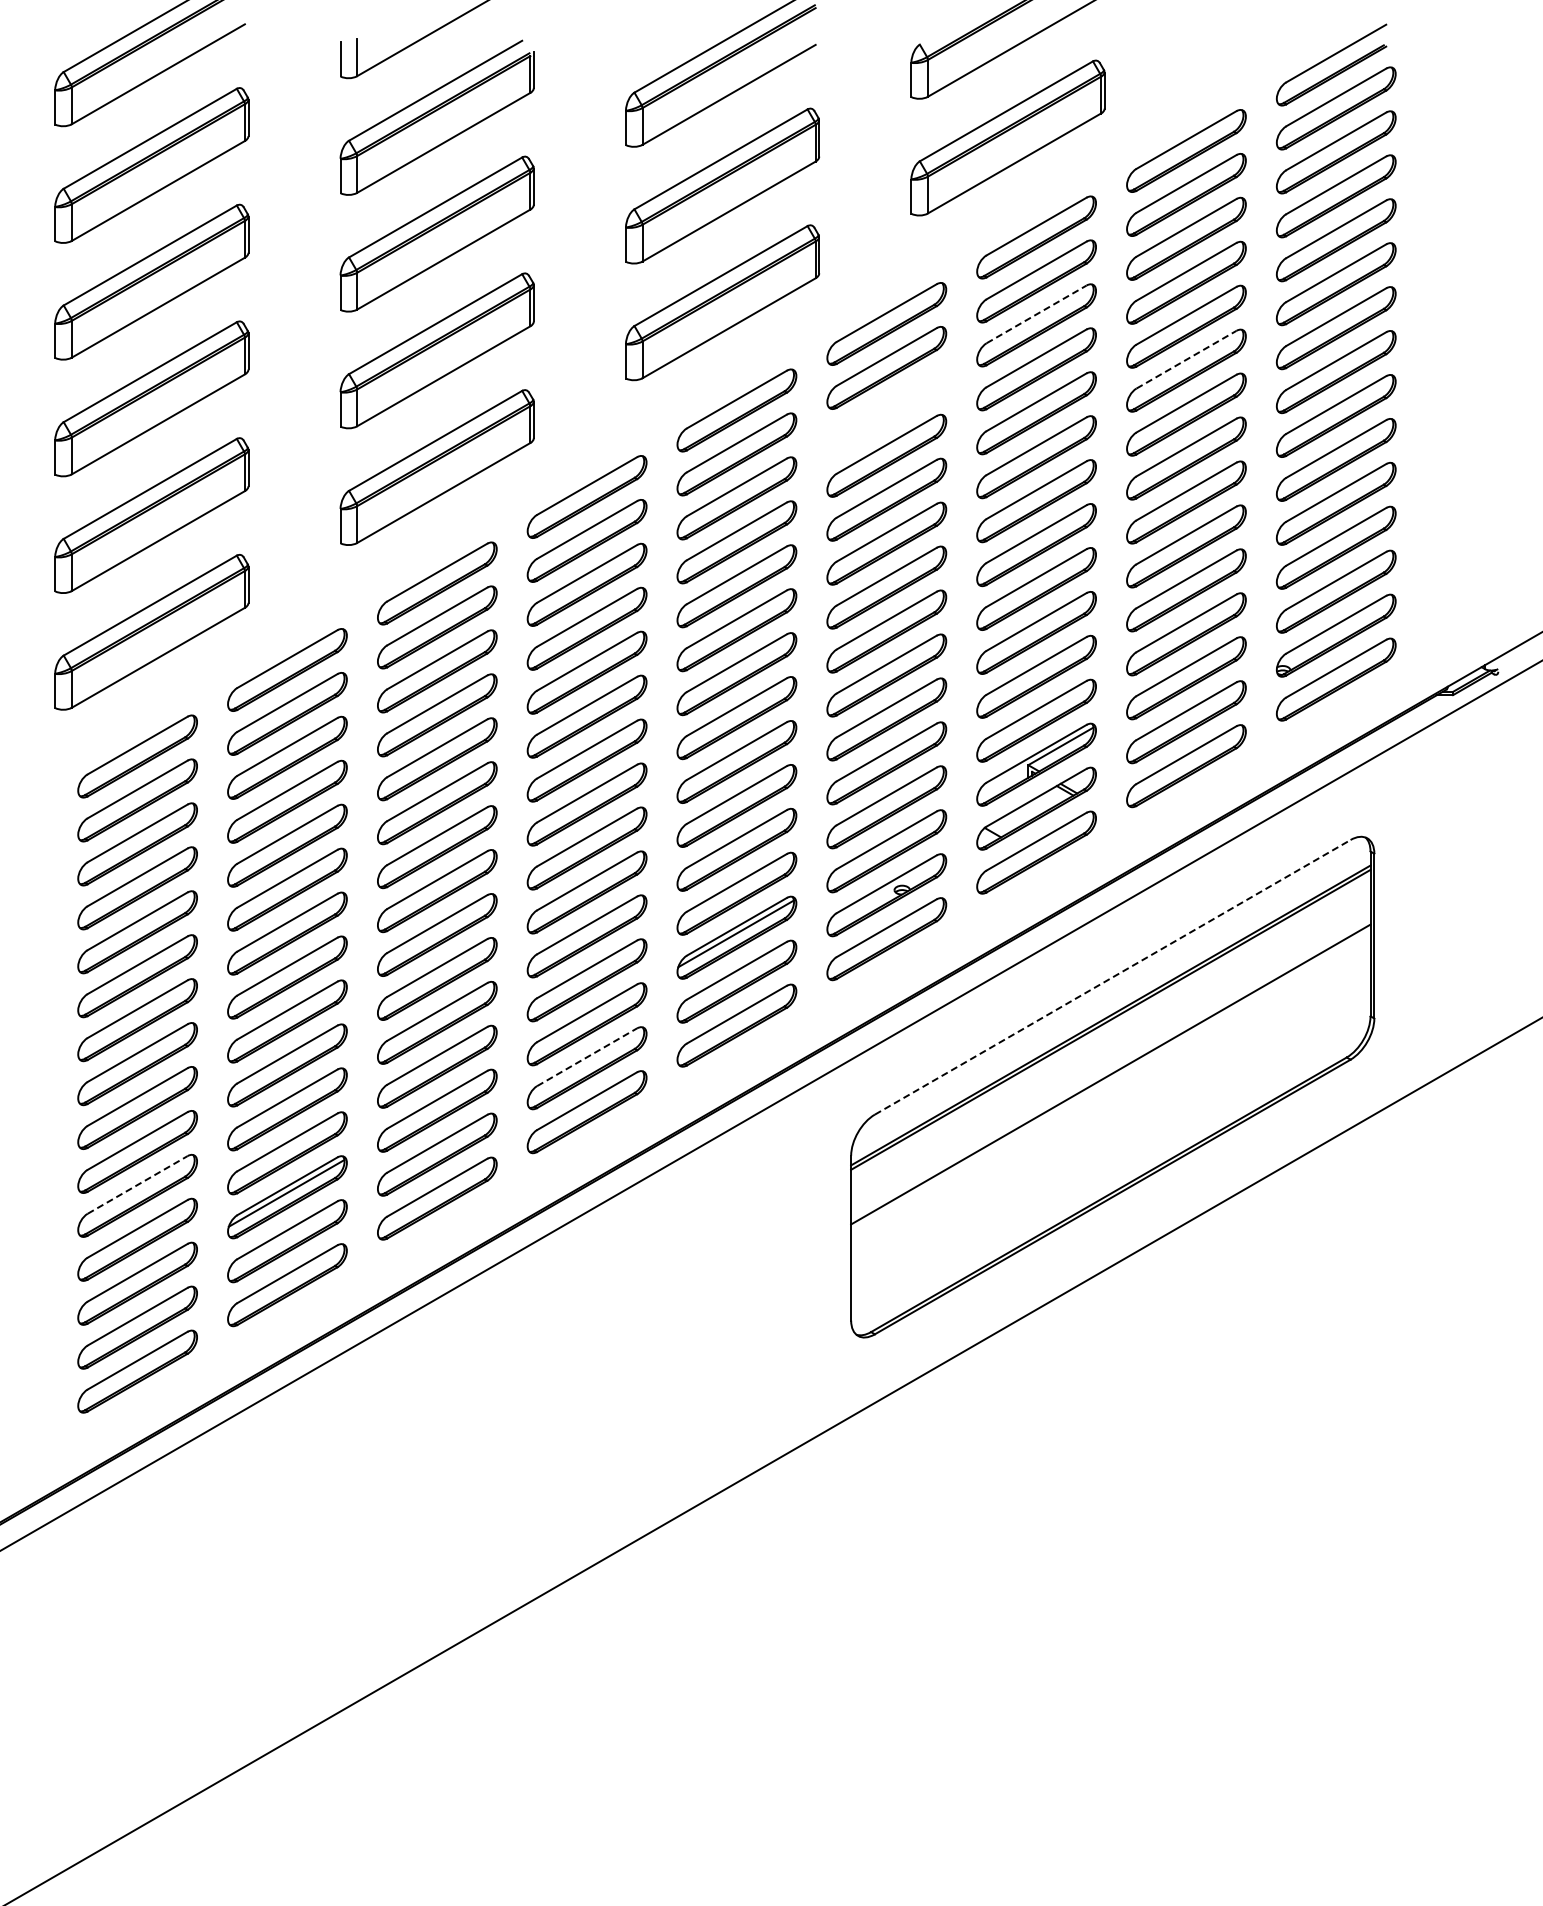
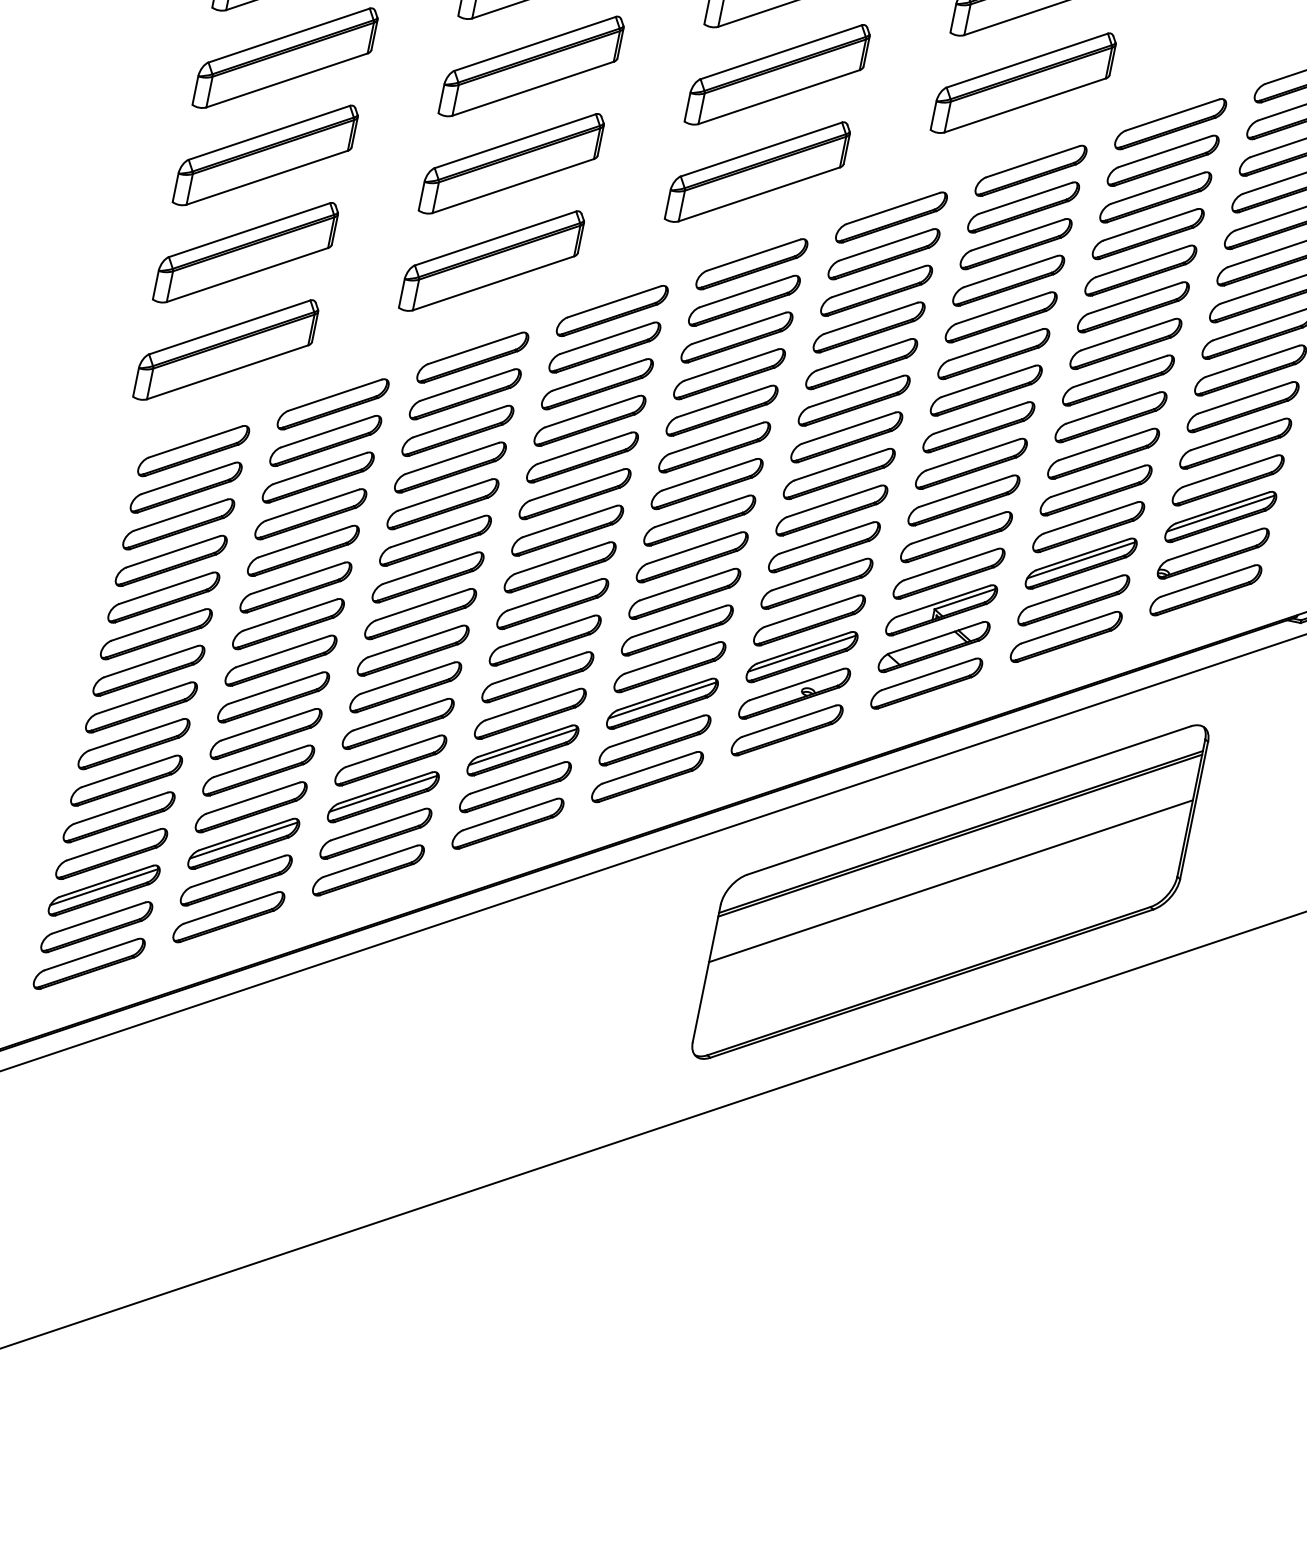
line: (1036, 314) -> (1017, 235), dashed -> solid
line: (1186, 359) -> (1135, 297), dashed -> solid
part: (886, 411) -> (876, 290), added
line: (1335, 587) -> (1220, 513), added
line: (1185, 674) -> (1081, 560), added
line: (885, 847) -> (801, 653), added
line: (1112, 977) -> (968, 800), dashed -> solid
line: (586, 1020) -> (523, 747), added
line: (587, 1057) -> (517, 778), dashed -> solid
line: (436, 1106) -> (383, 793), added
line: (137, 1184) -> (120, 807), dashed -> solid
line: (136, 1279) -> (103, 886), added

